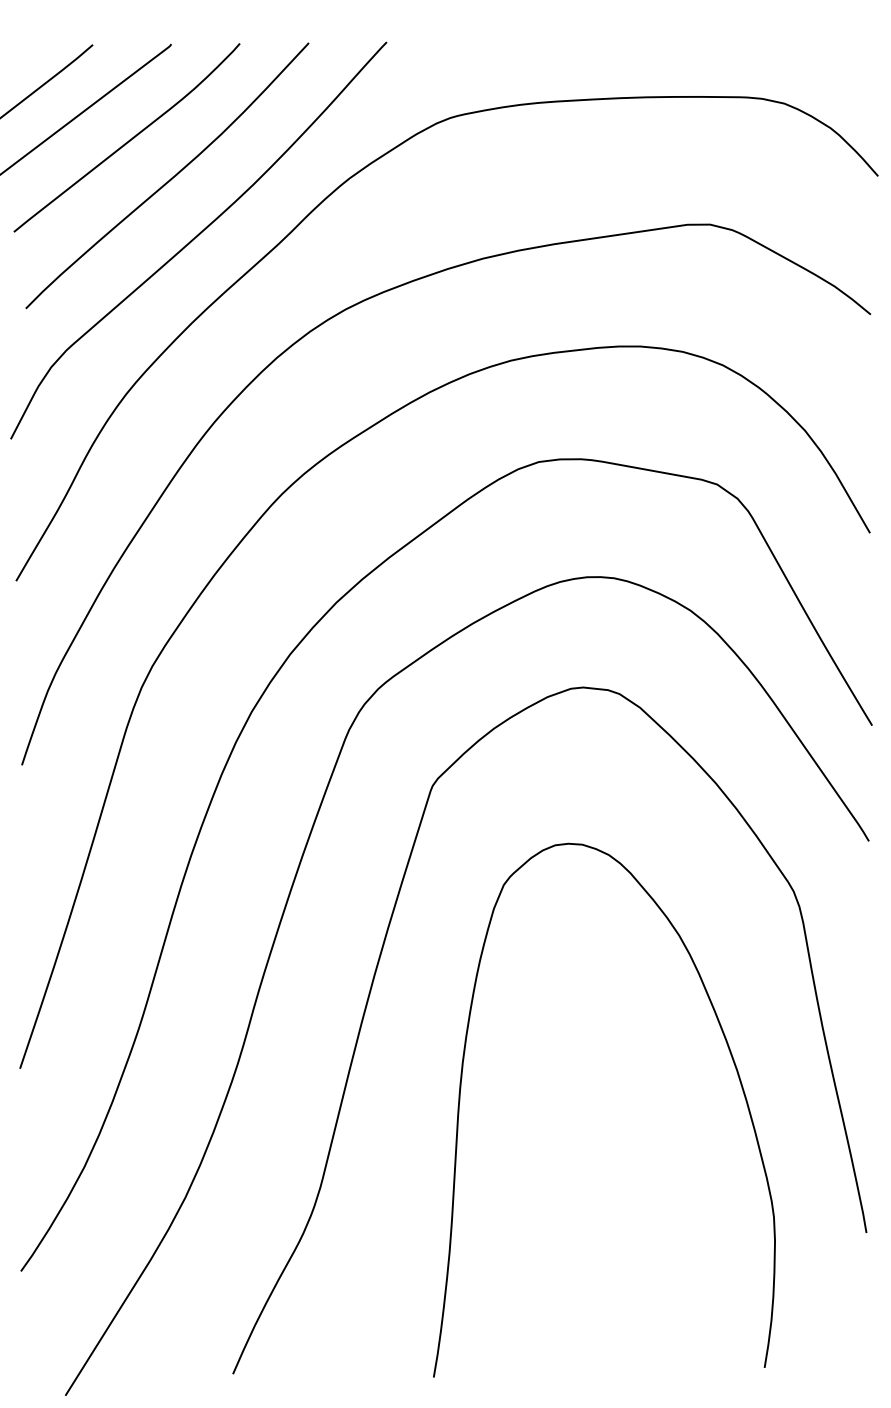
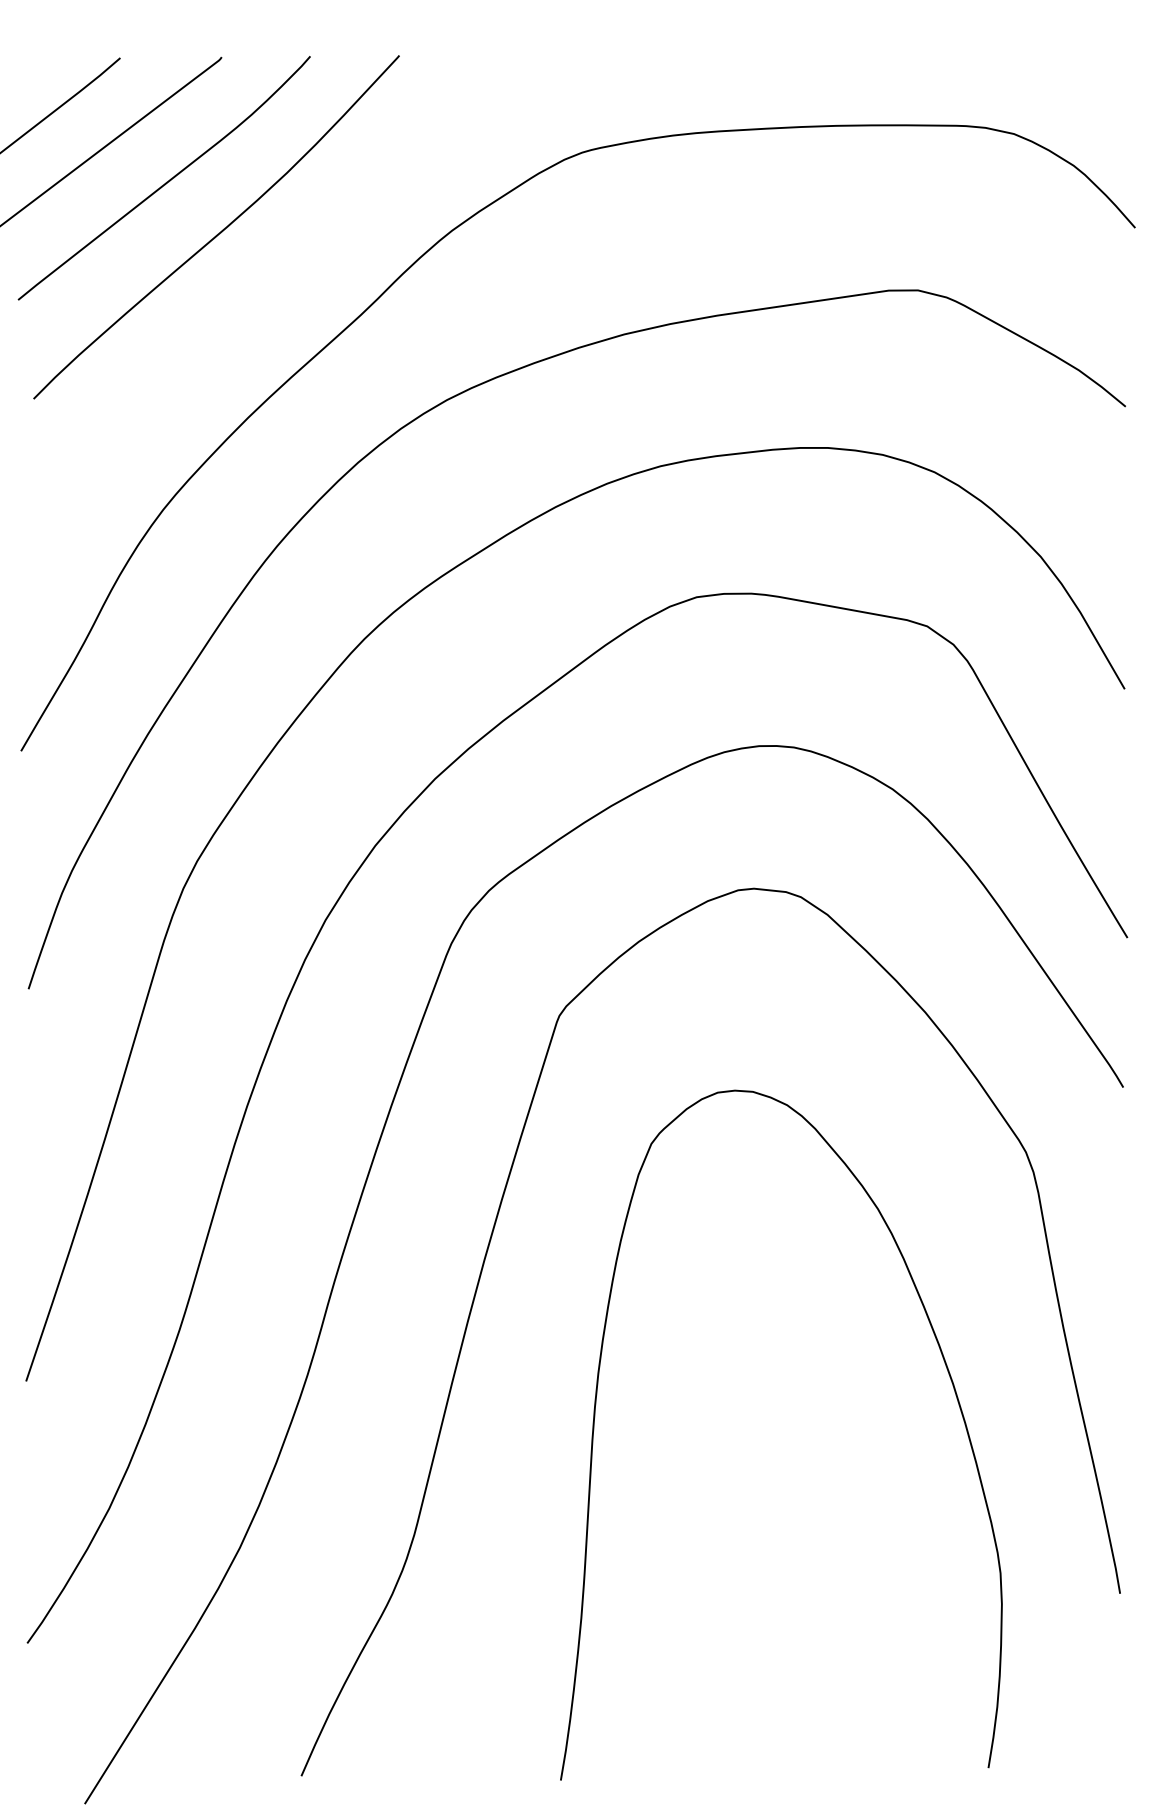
curve: (197, 237) -> (255, 306), removed

